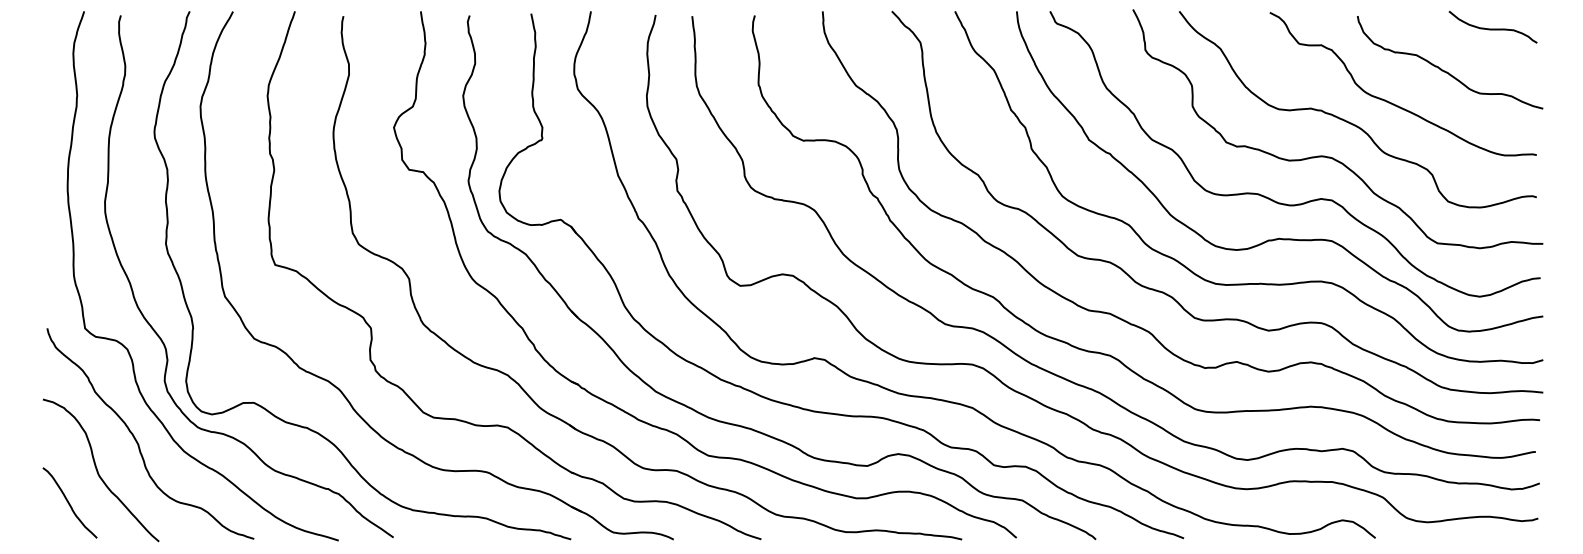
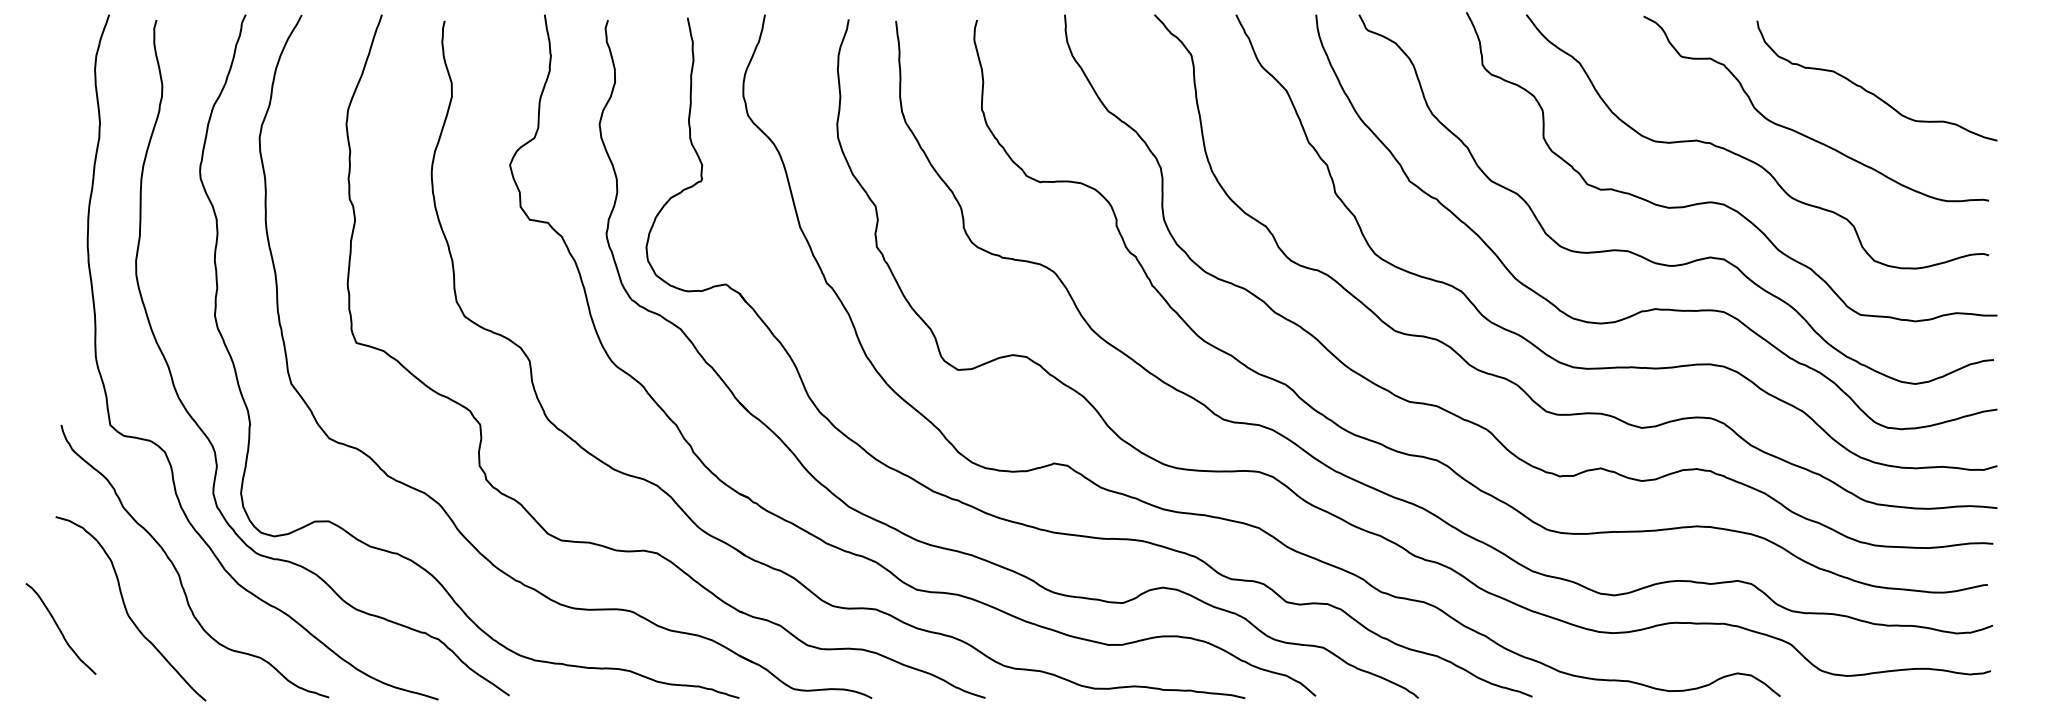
curve: (1492, 28) -> (1931, 36), removed
curve: (69, 502) -> (60, 628), moved

